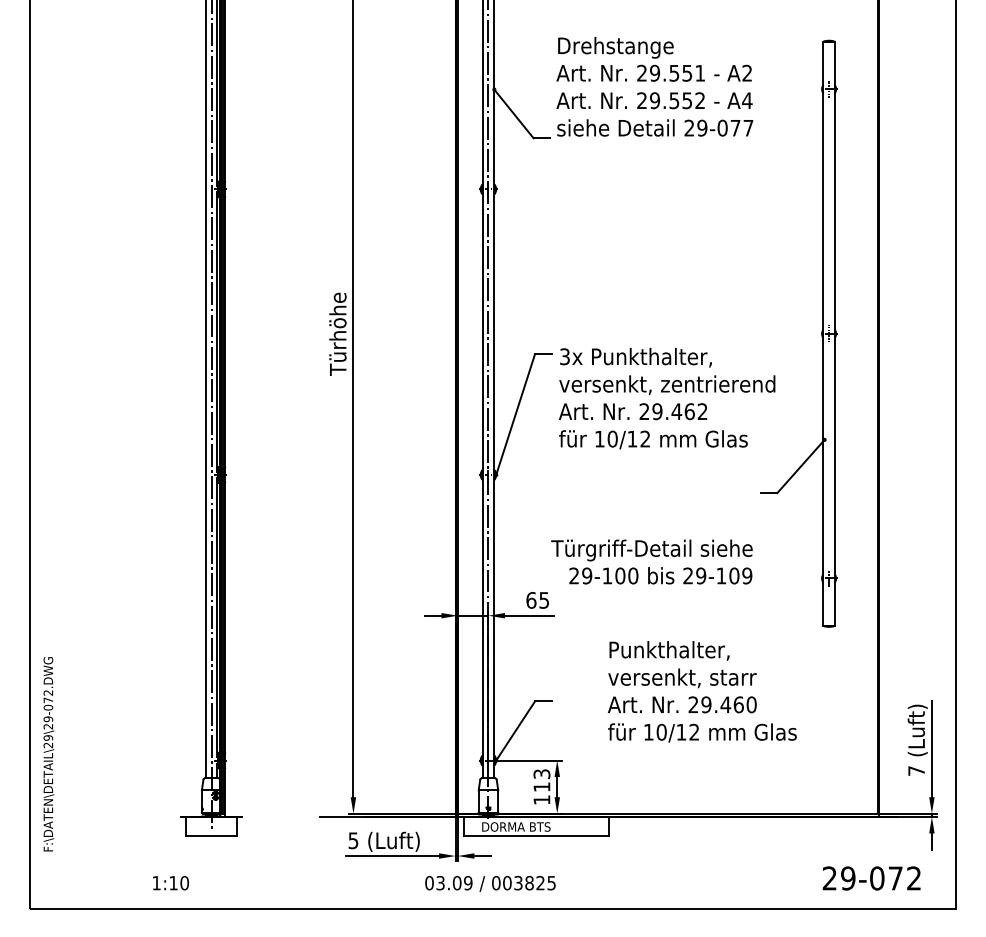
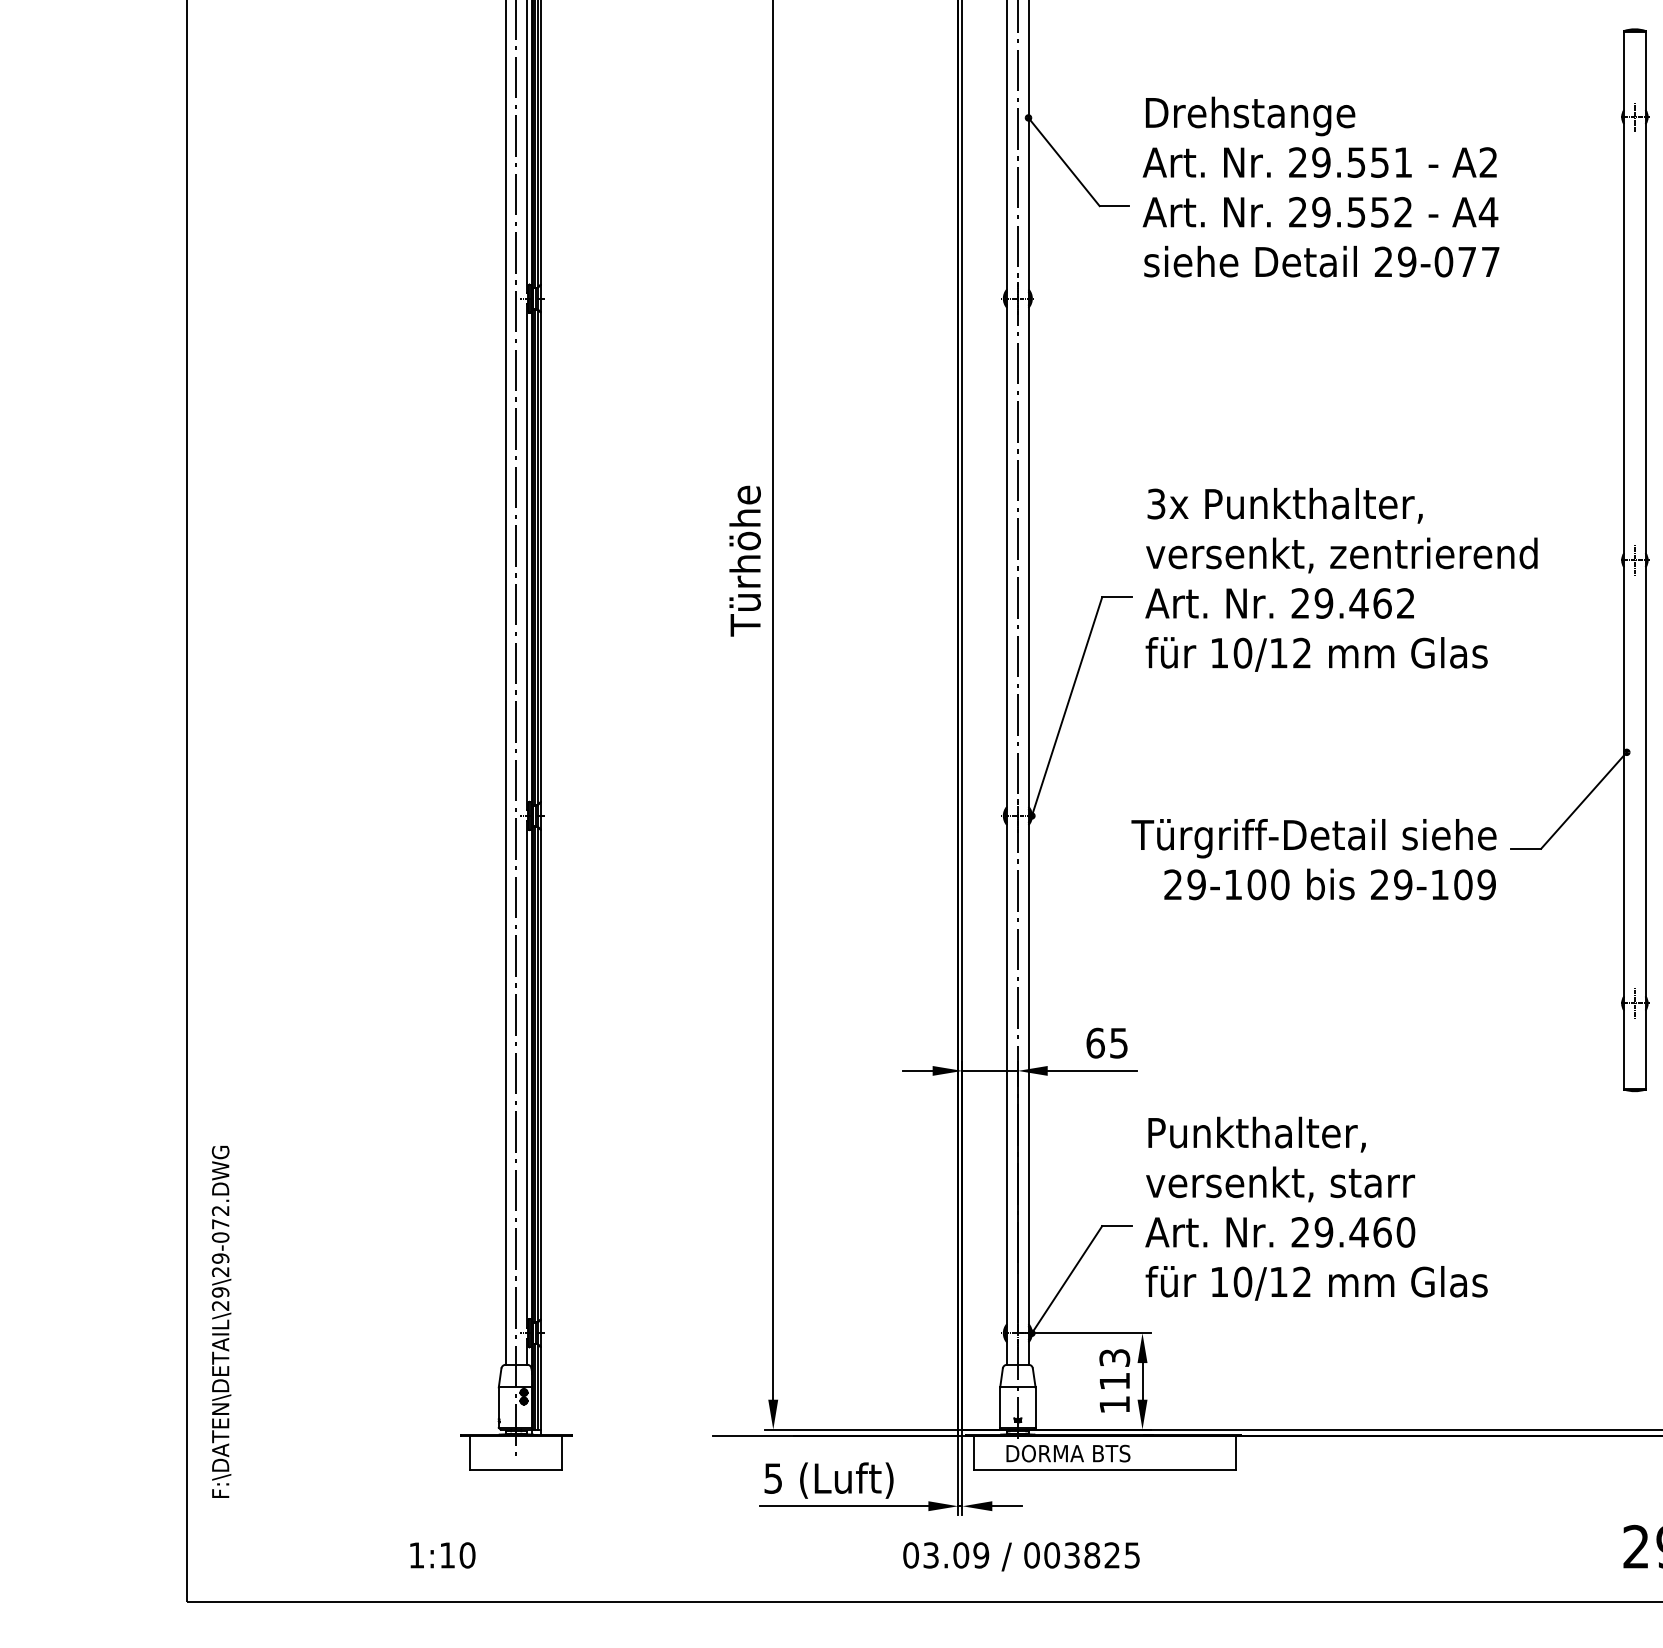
text: (654, 86) -> (1320, 186), moved
text: (667, 398) -> (1342, 579), moved
text: (651, 561) -> (1313, 858), moved
text: (702, 691) -> (1316, 1208), moved

